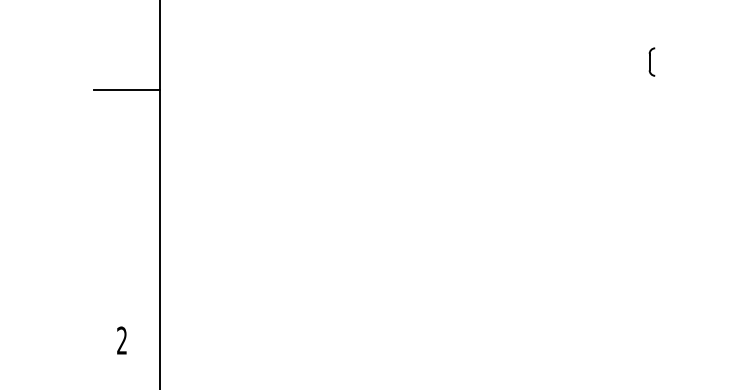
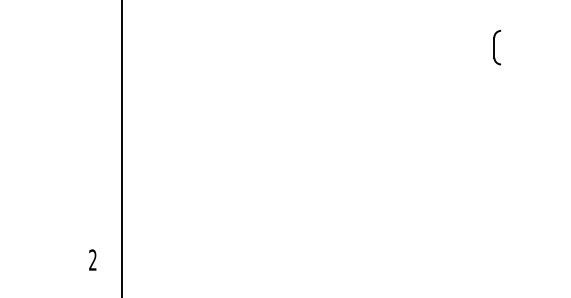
part: (651, 61) -> (496, 47), size x1.6
line: (126, 89) -> (96, 68), removed

